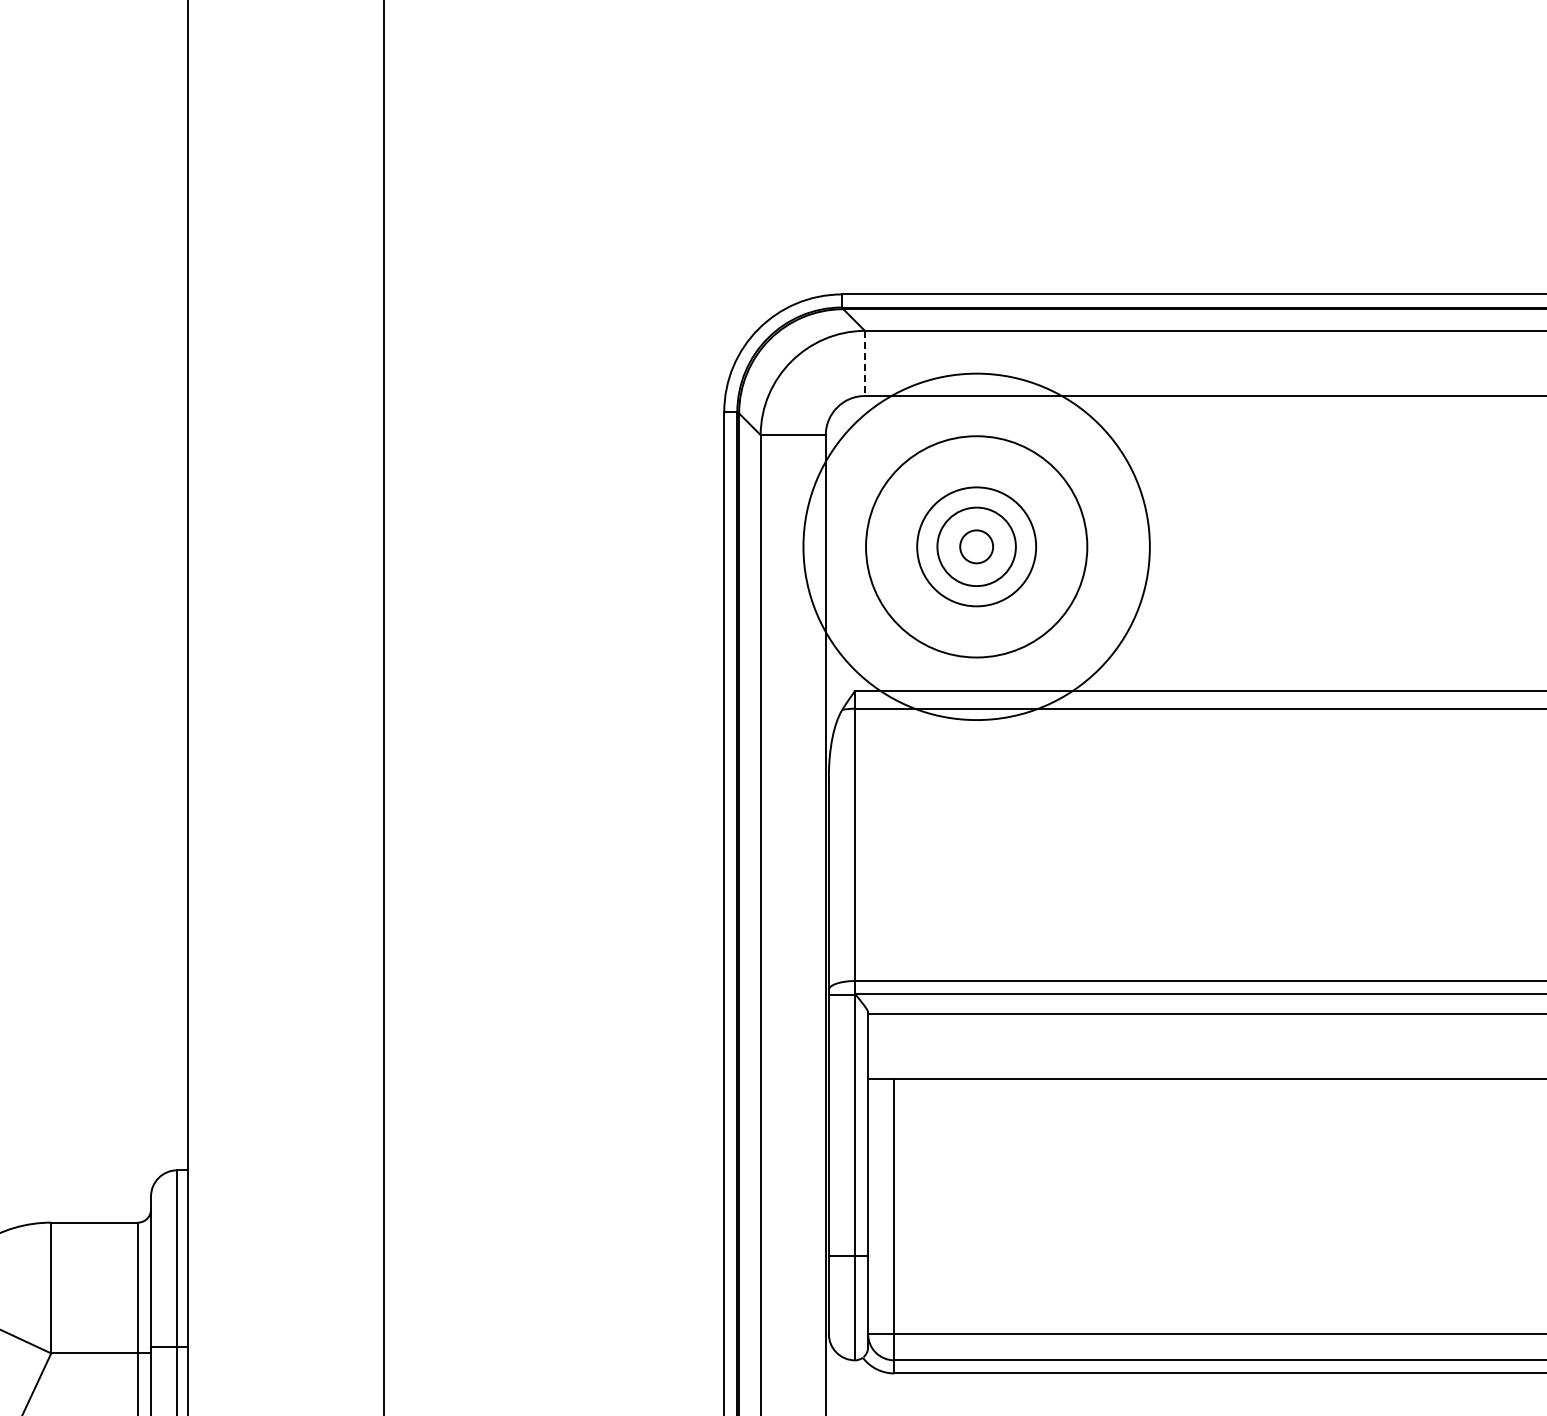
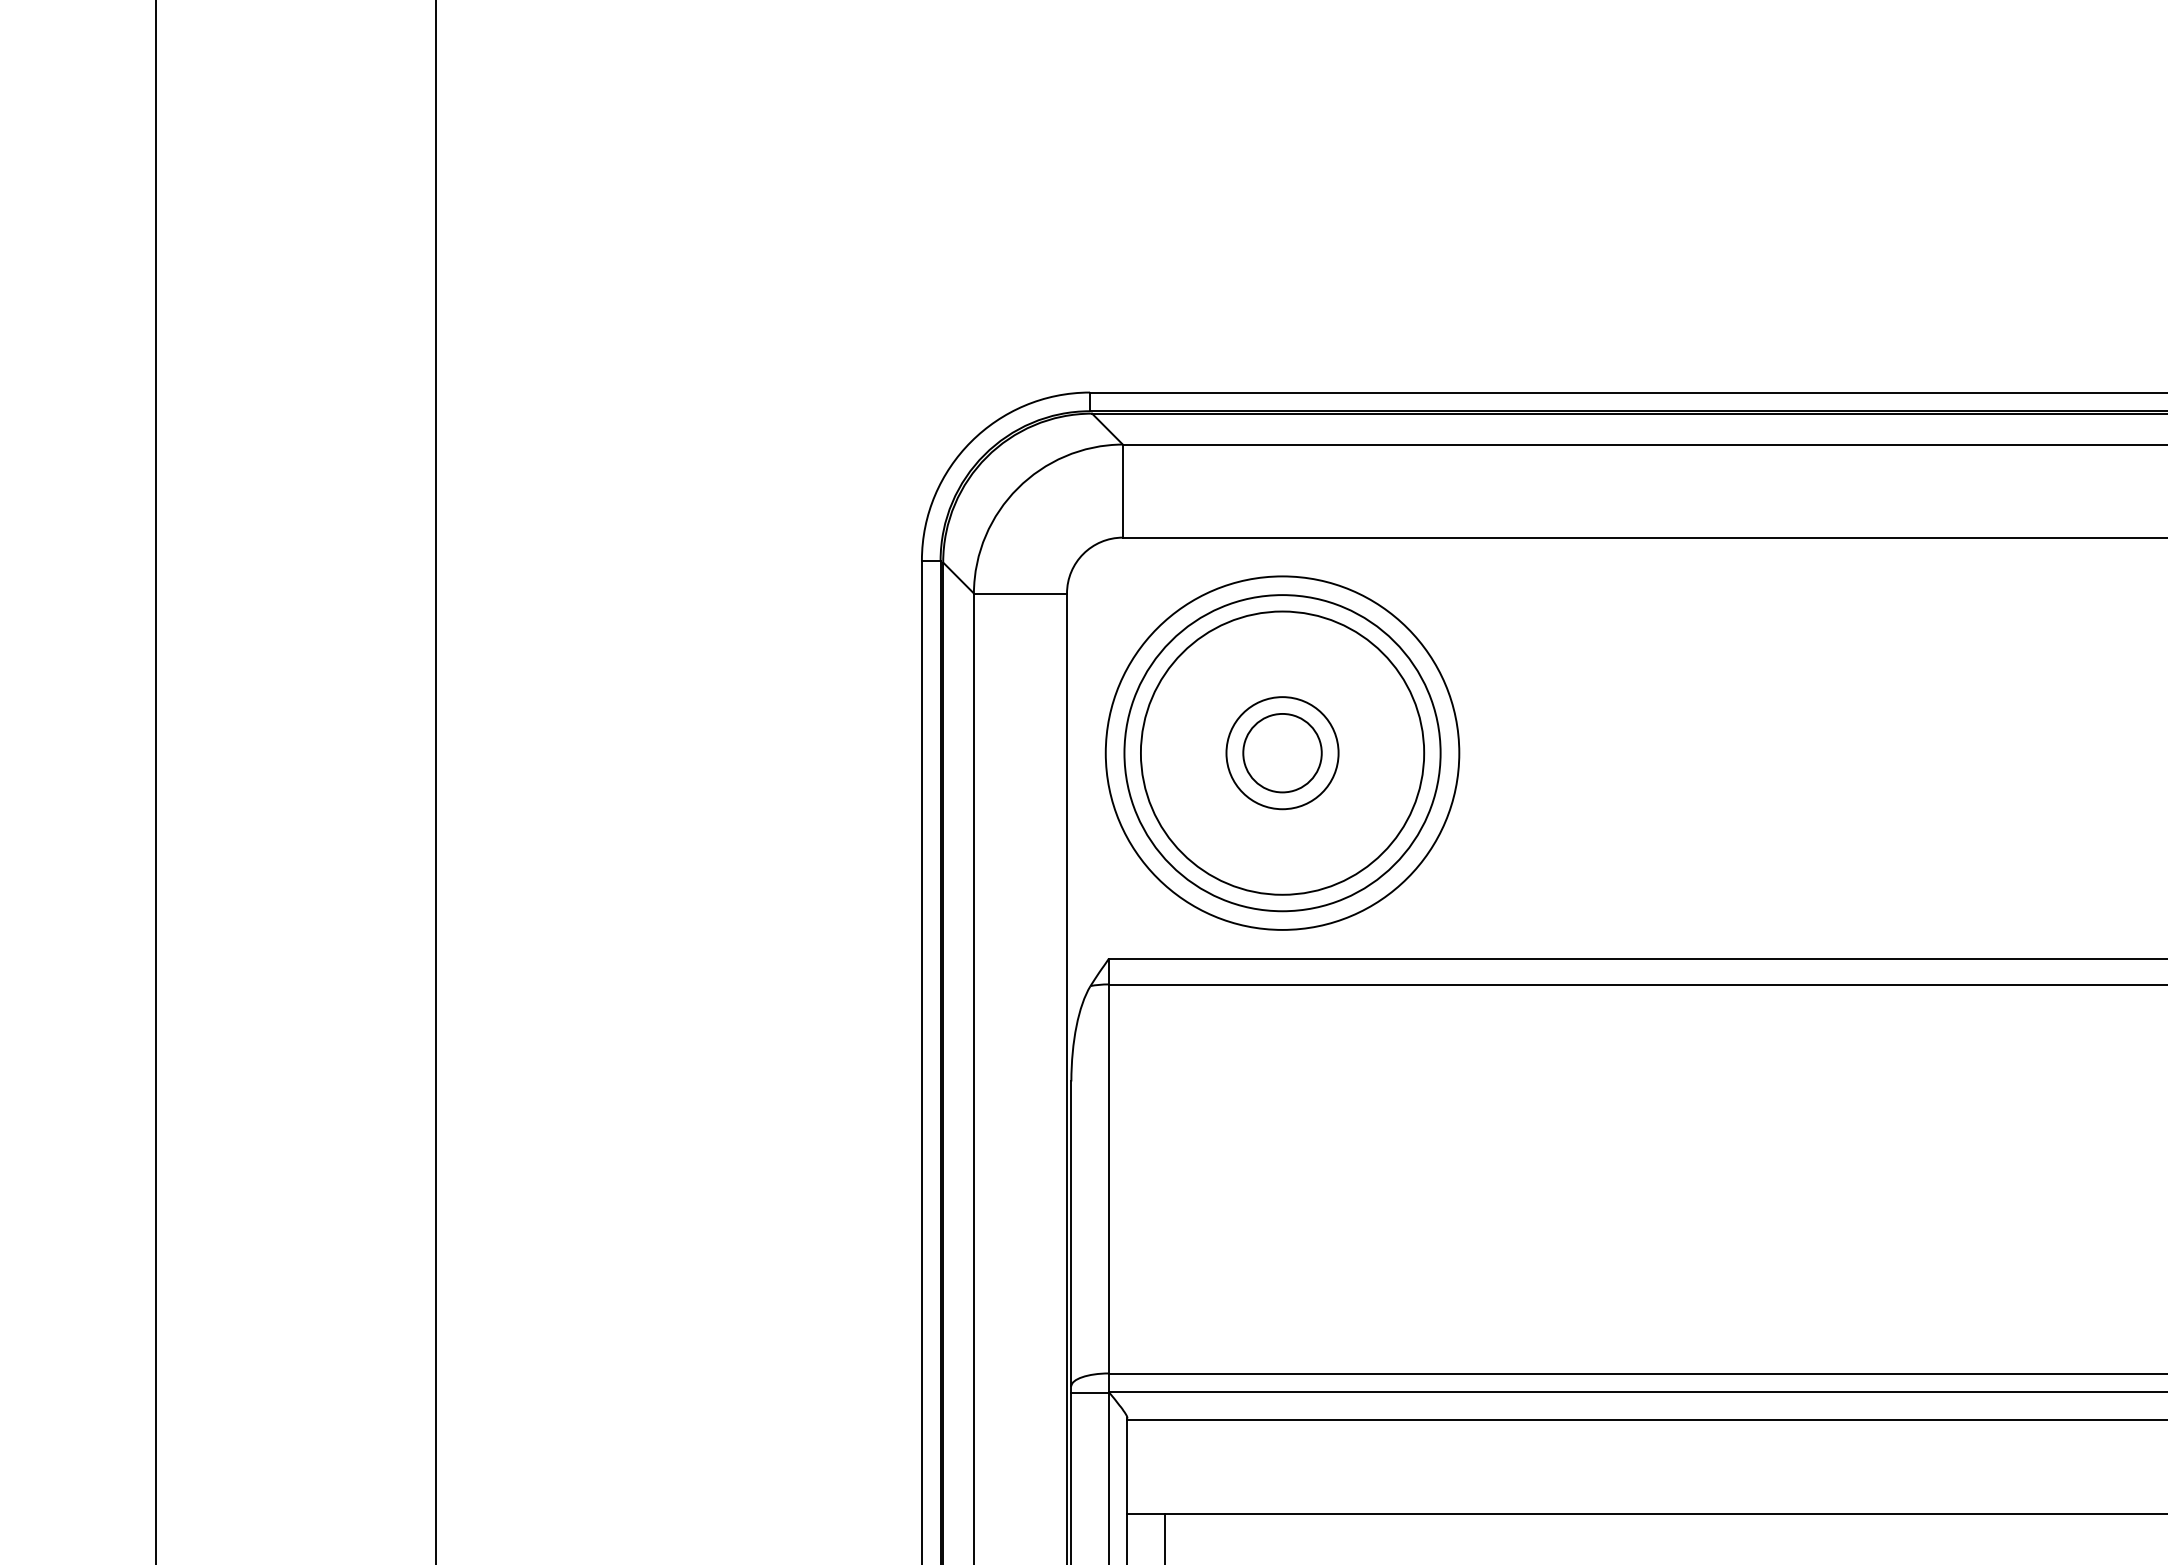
line: (864, 363) -> (1122, 491), dashed -> solid
circle: (976, 546) -> (1282, 752), size x0.71
circle: (976, 546) -> (1282, 752), size x1.67
circle: (976, 546) -> (1282, 752), size x1.67

